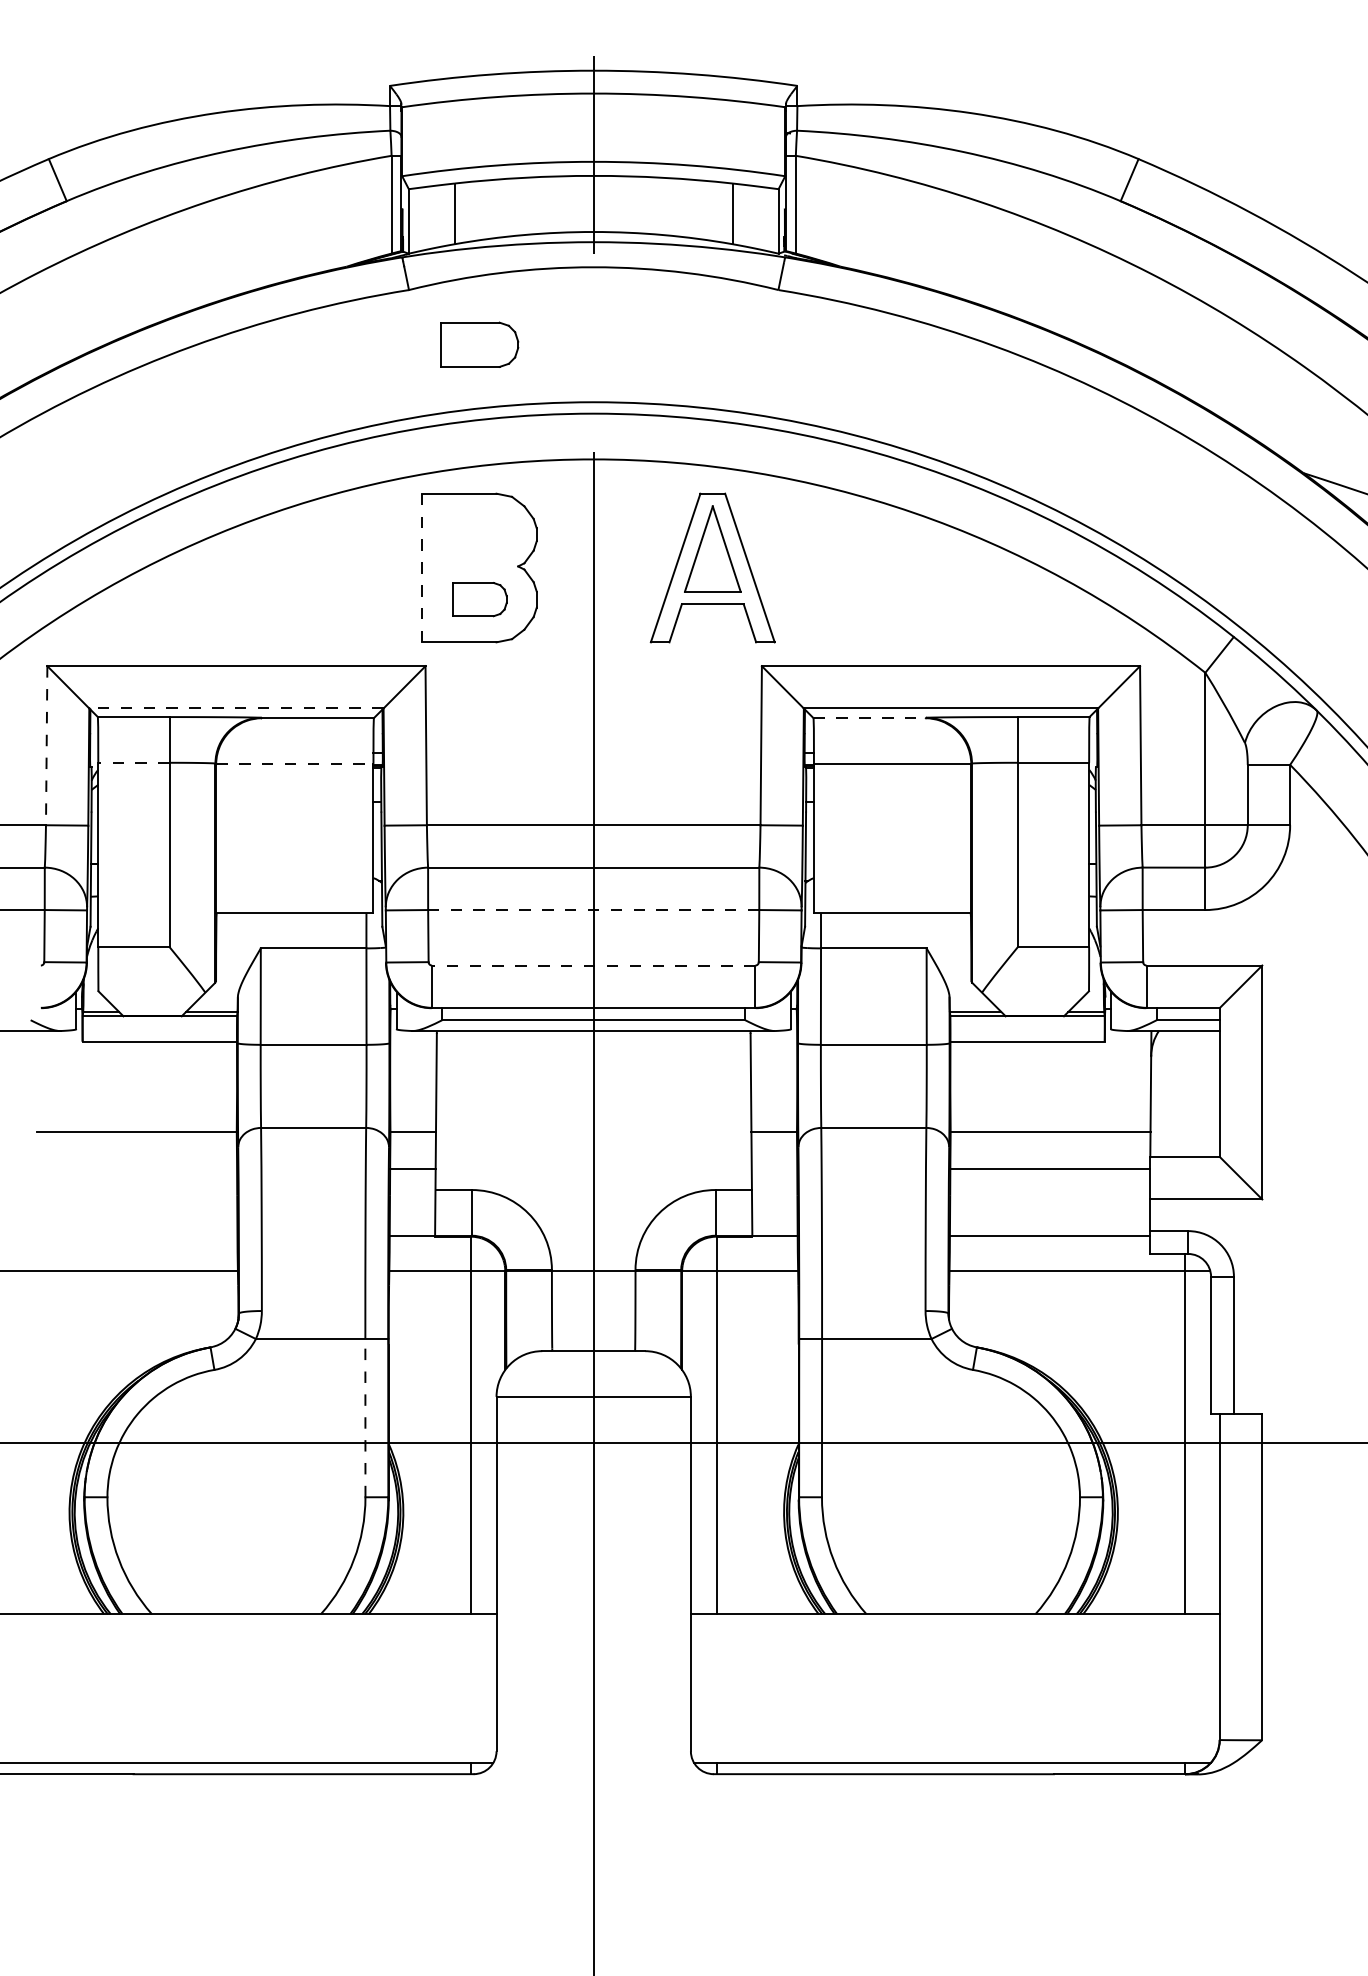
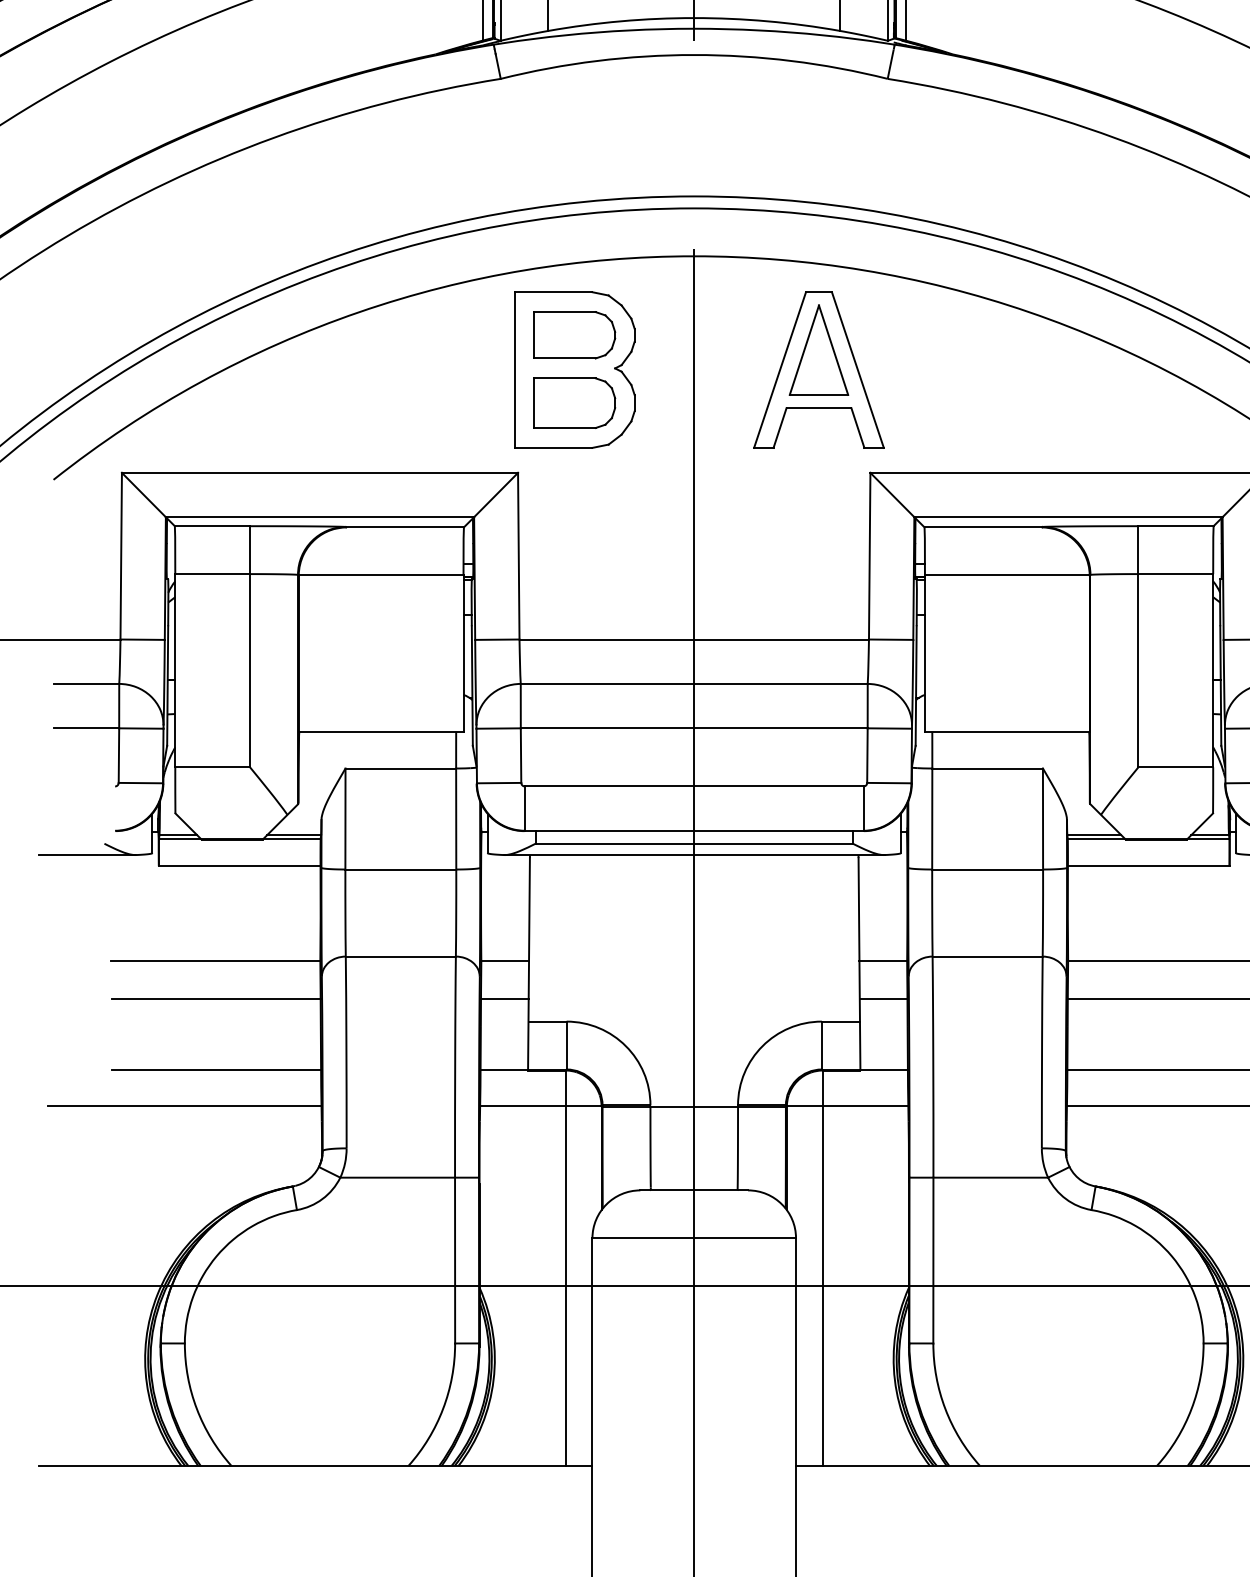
part: (479, 344) -> (574, 334), moved
line: (422, 568) -> (514, 370), dashed -> solid
part: (479, 599) -> (574, 403), size x1.43
line: (235, 708) -> (319, 517), dashed -> solid
line: (870, 718) -> (984, 527), dashed -> solid
line: (46, 745) -> (121, 555), dashed -> solid
line: (134, 762) -> (213, 573), dashed -> solid
line: (294, 763) -> (380, 574), dashed -> solid
line: (593, 910) -> (694, 728), dashed -> solid
line: (593, 965) -> (694, 786), dashed -> solid
line: (137, 1168) -> (216, 999), added
line: (774, 1168) -> (883, 999), added
line: (137, 1236) -> (216, 1070), added
line: (365, 1417) -> (455, 1259), dashed -> solid

